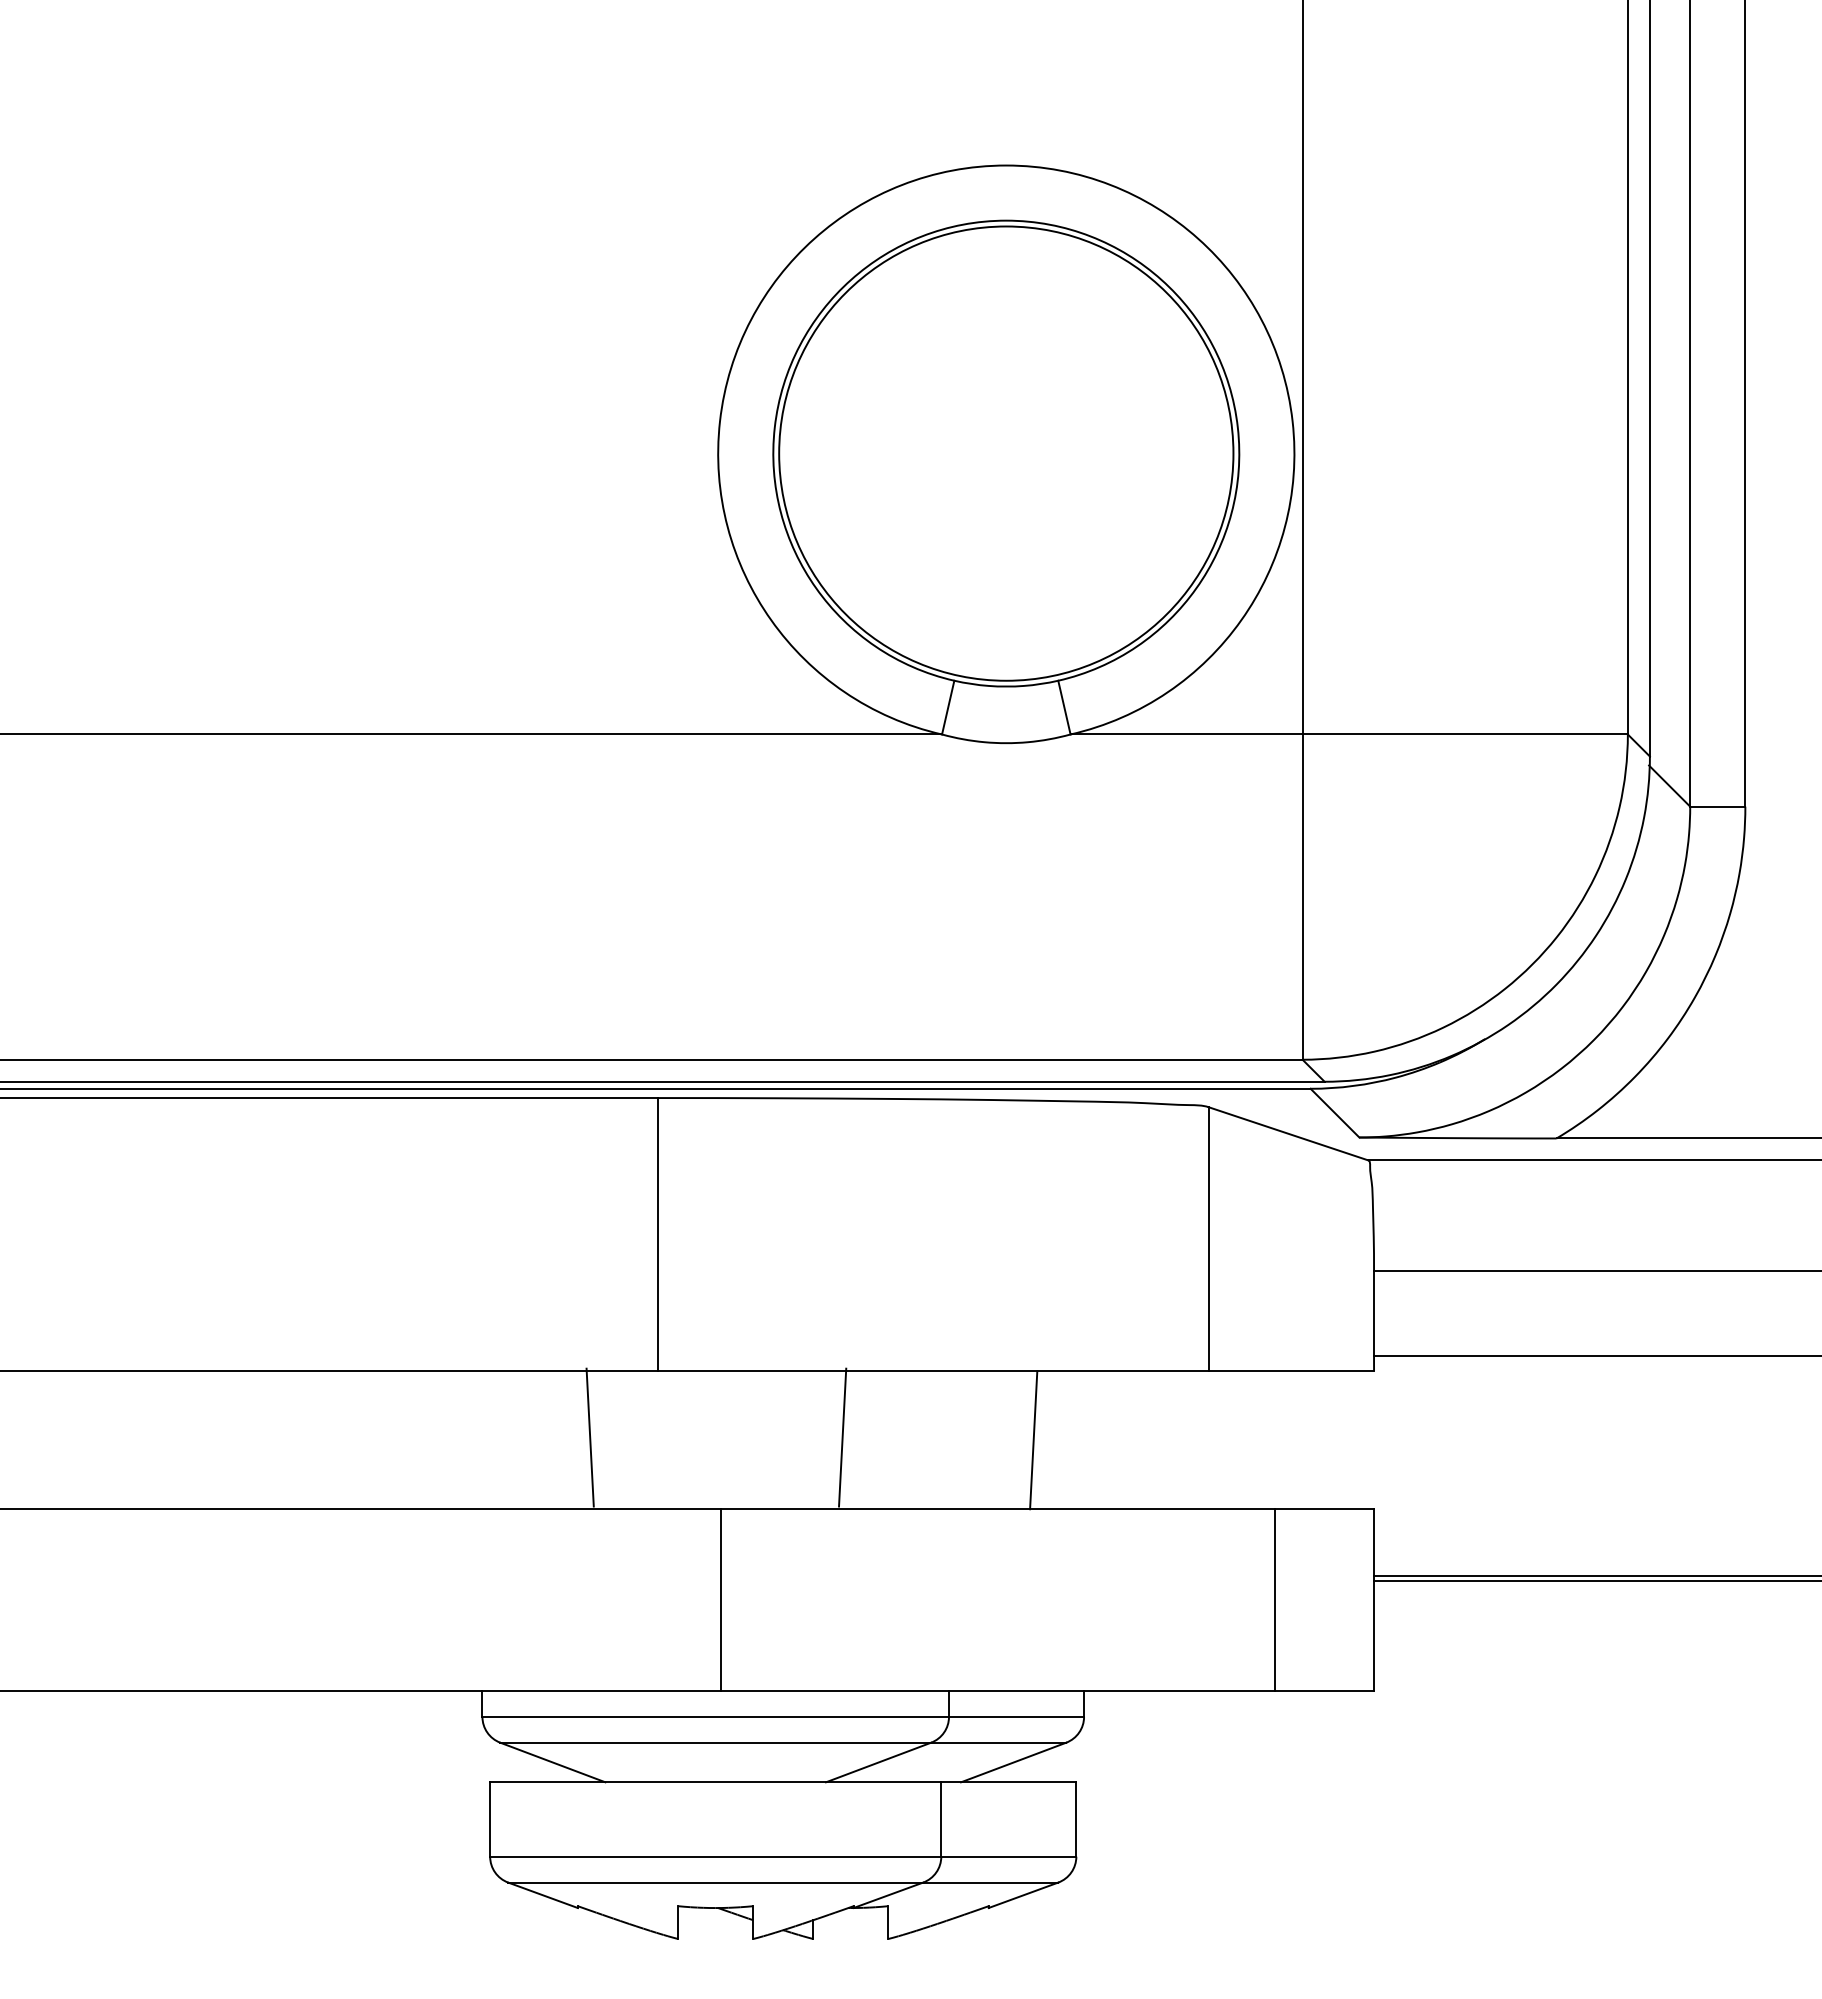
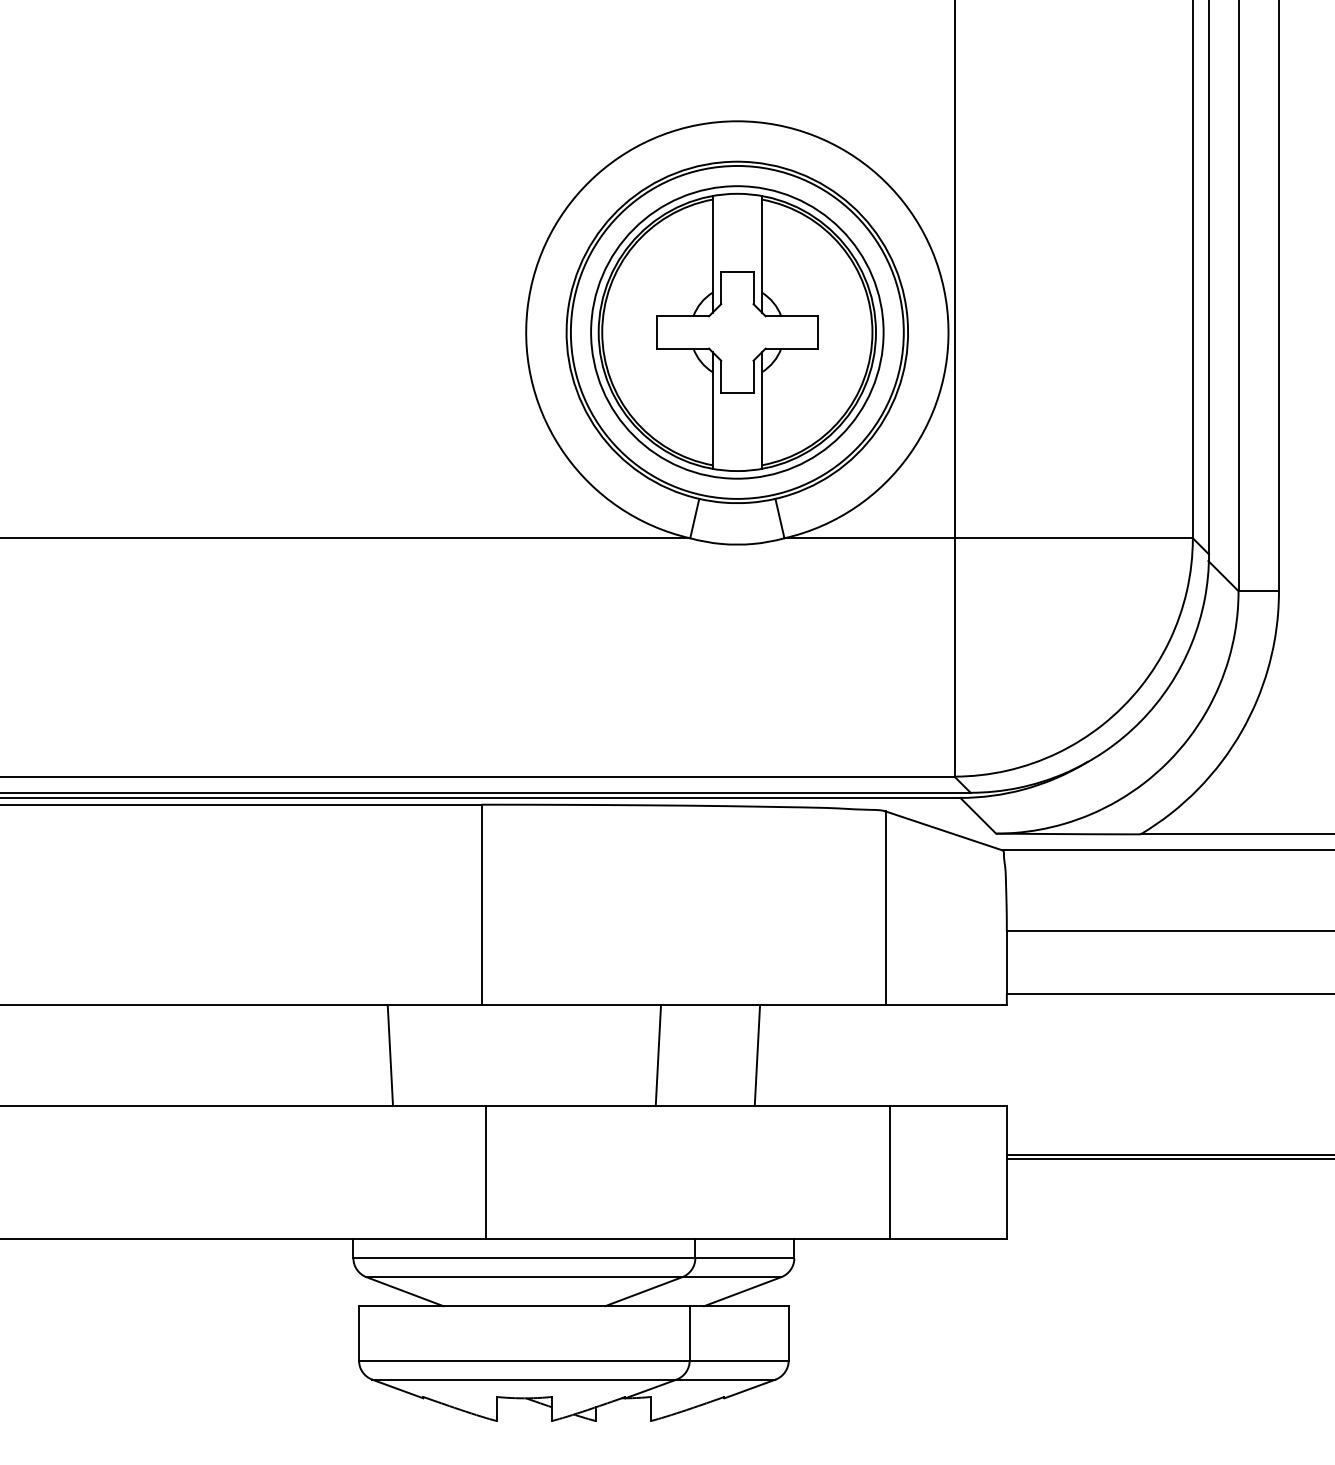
part: (1006, 453) -> (737, 332), added
line: (590, 1437) -> (390, 1055), moved
line: (842, 1437) -> (658, 1055), moved
line: (719, 1599) -> (485, 1172), moved
line: (1275, 1599) -> (889, 1172), moved

